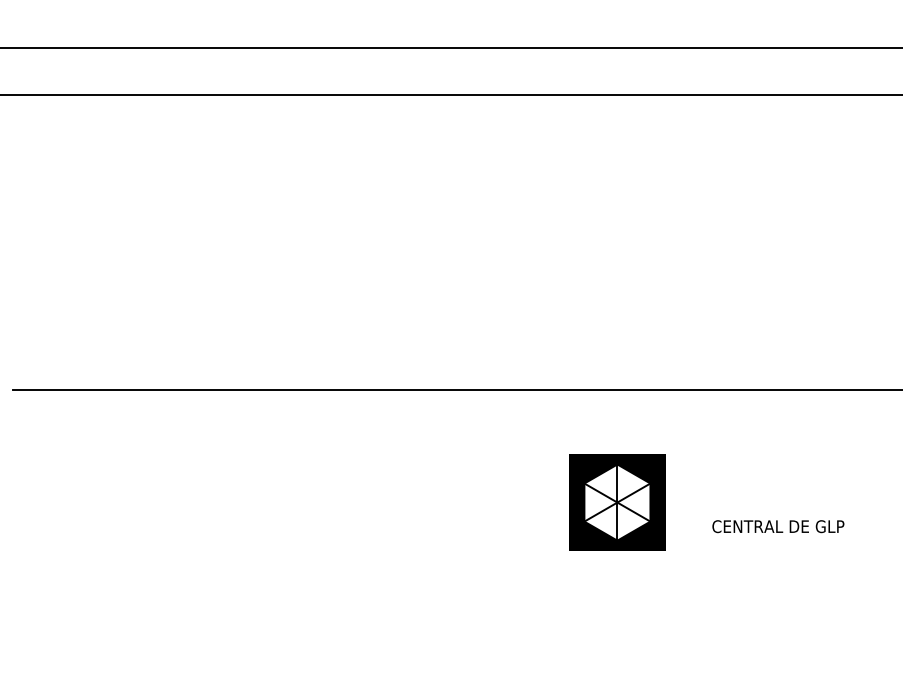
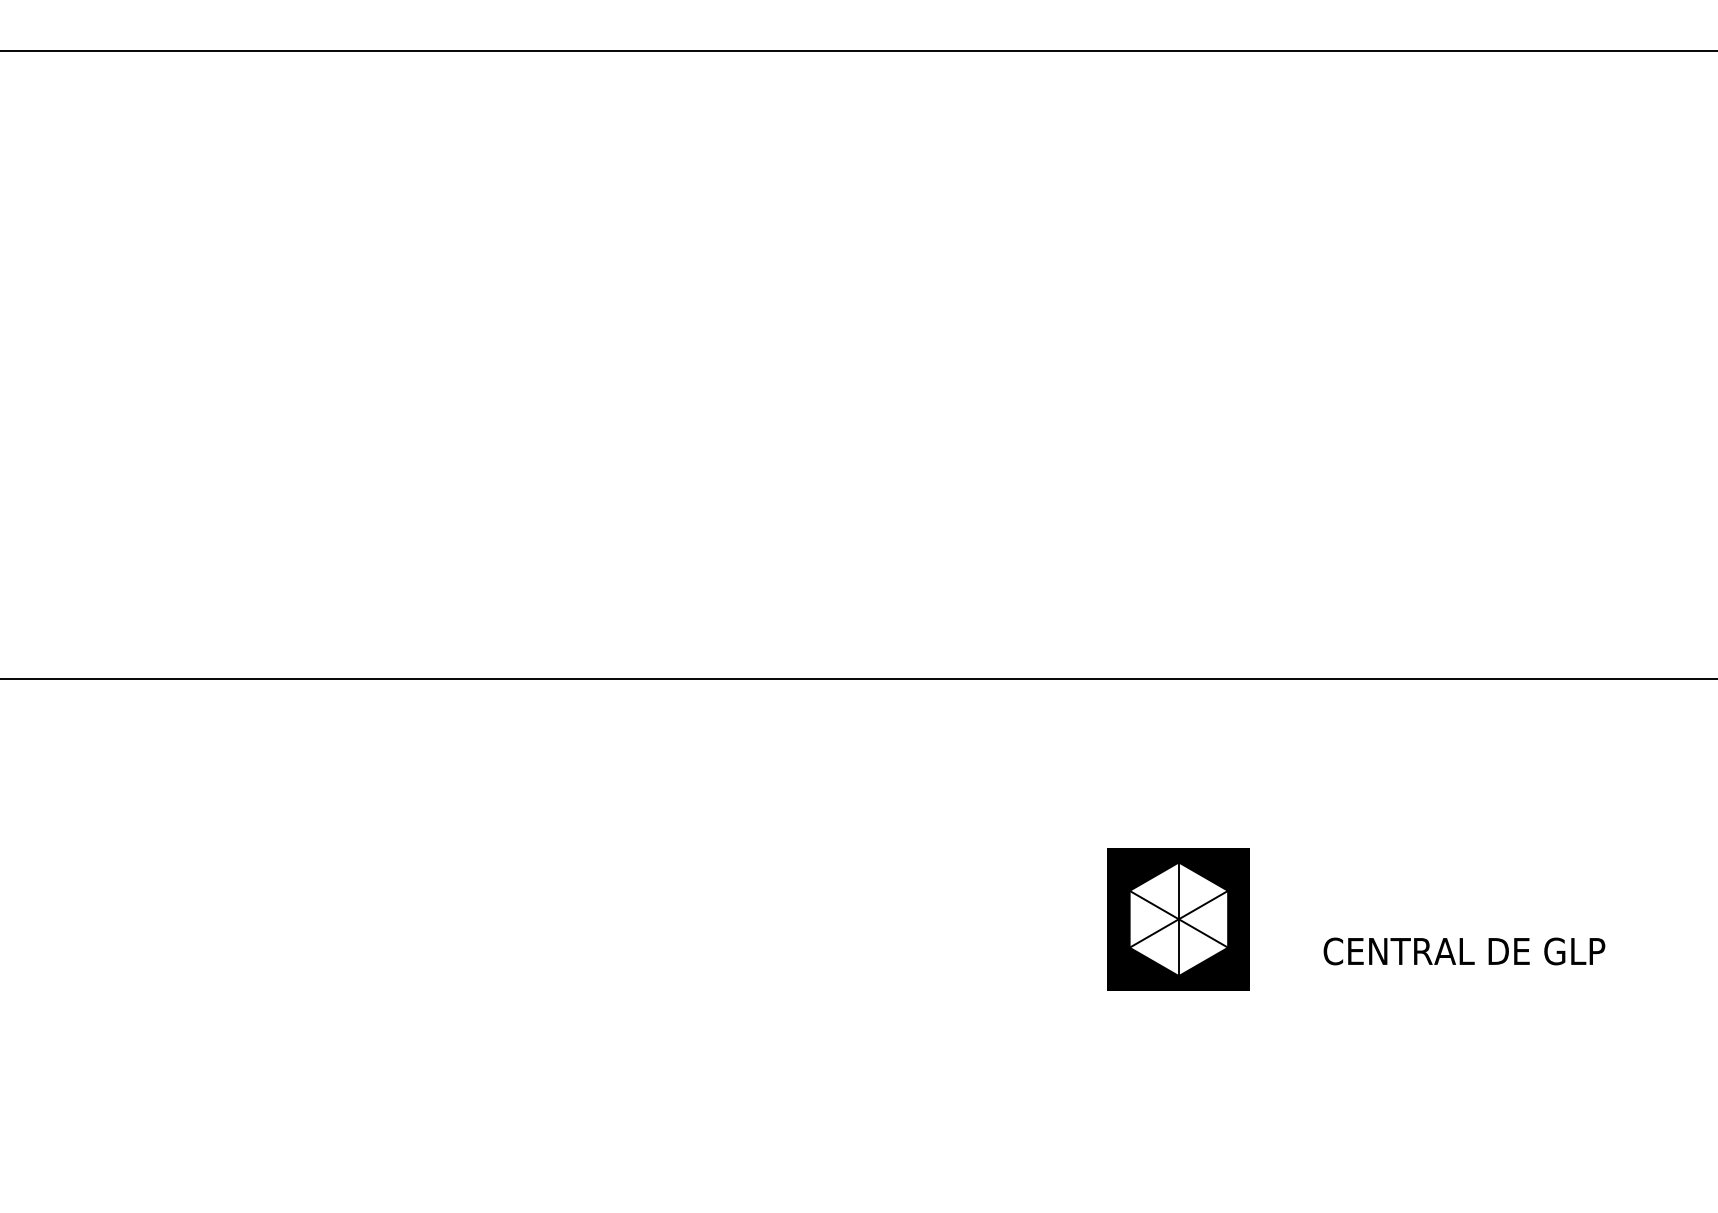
part: (617, 502) -> (1178, 919), size x0.7
text: (778, 526) -> (1464, 951), moved

